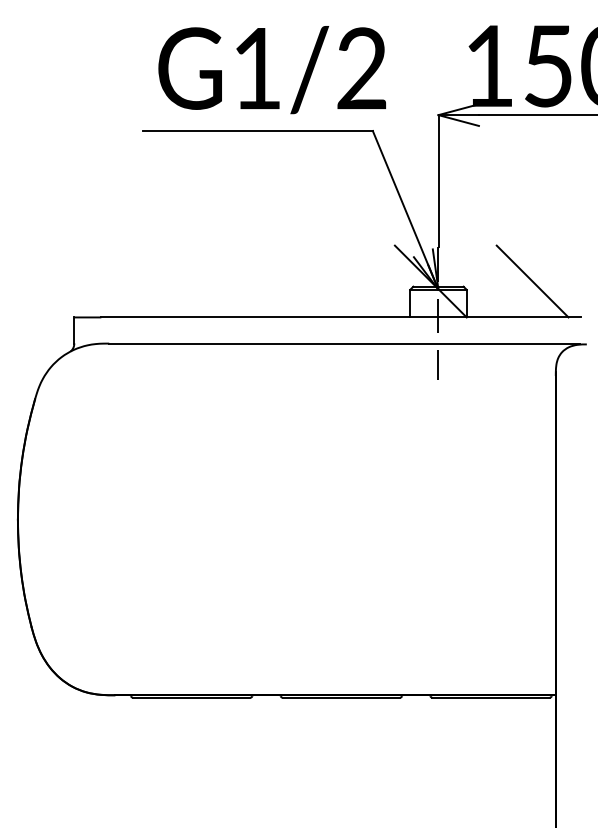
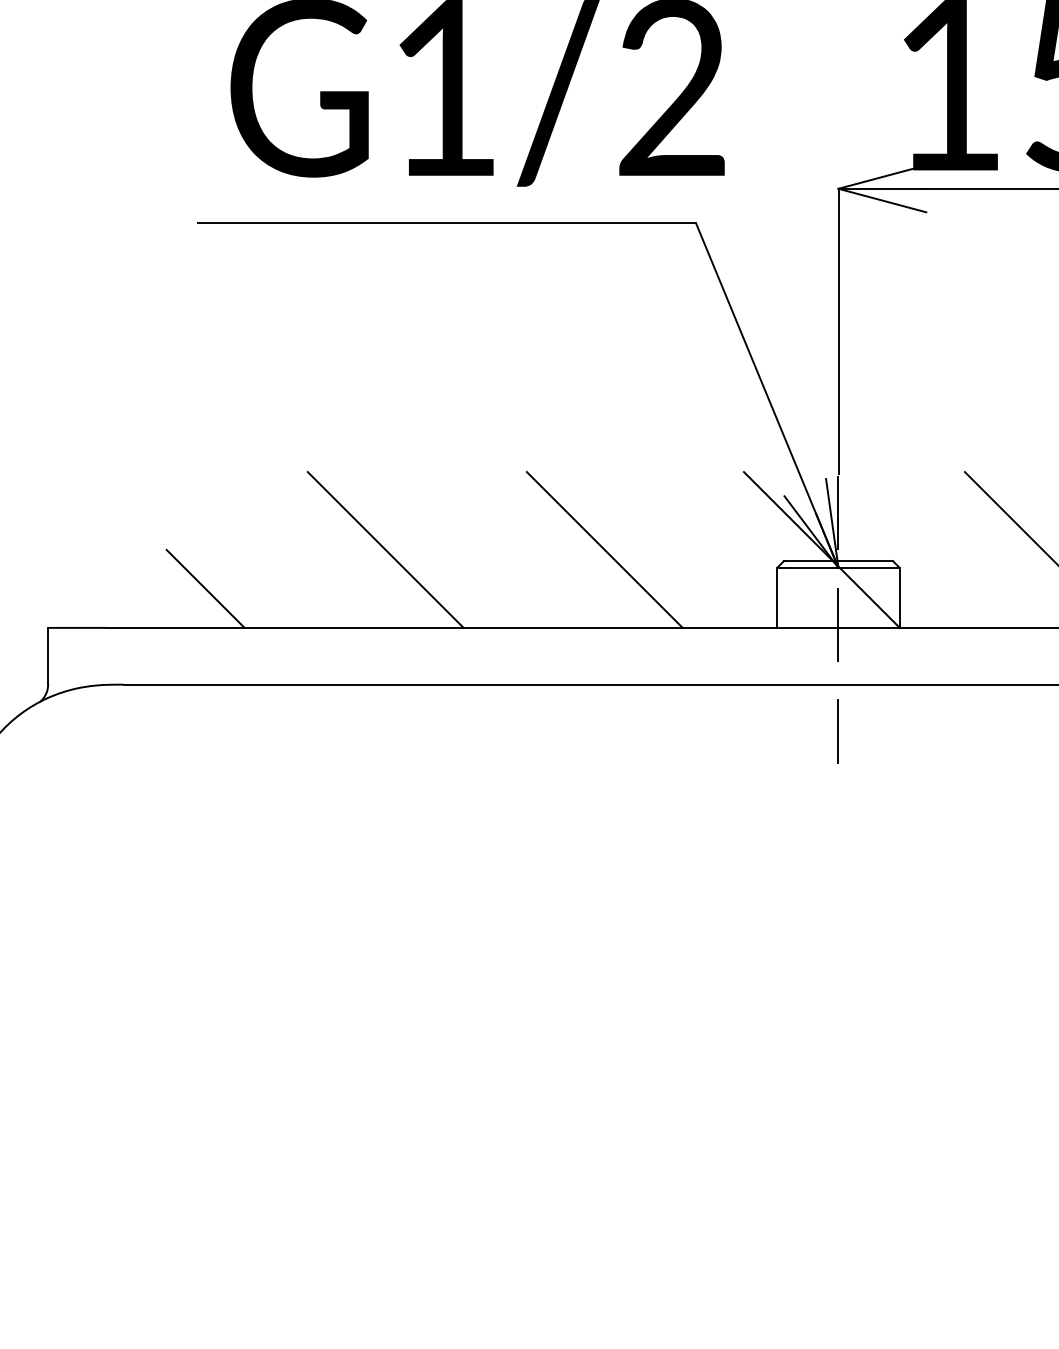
line: (229, 281) -> (384, 549), added
line: (330, 281) -> (604, 549), added
line: (146, 299) -> (204, 588), added

